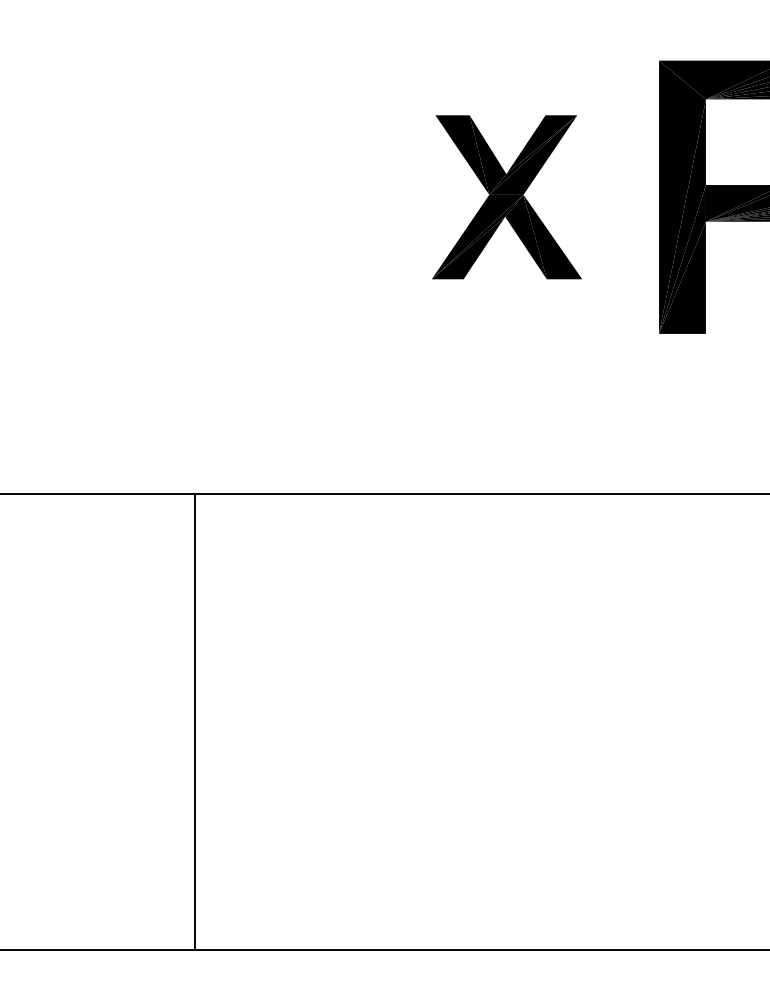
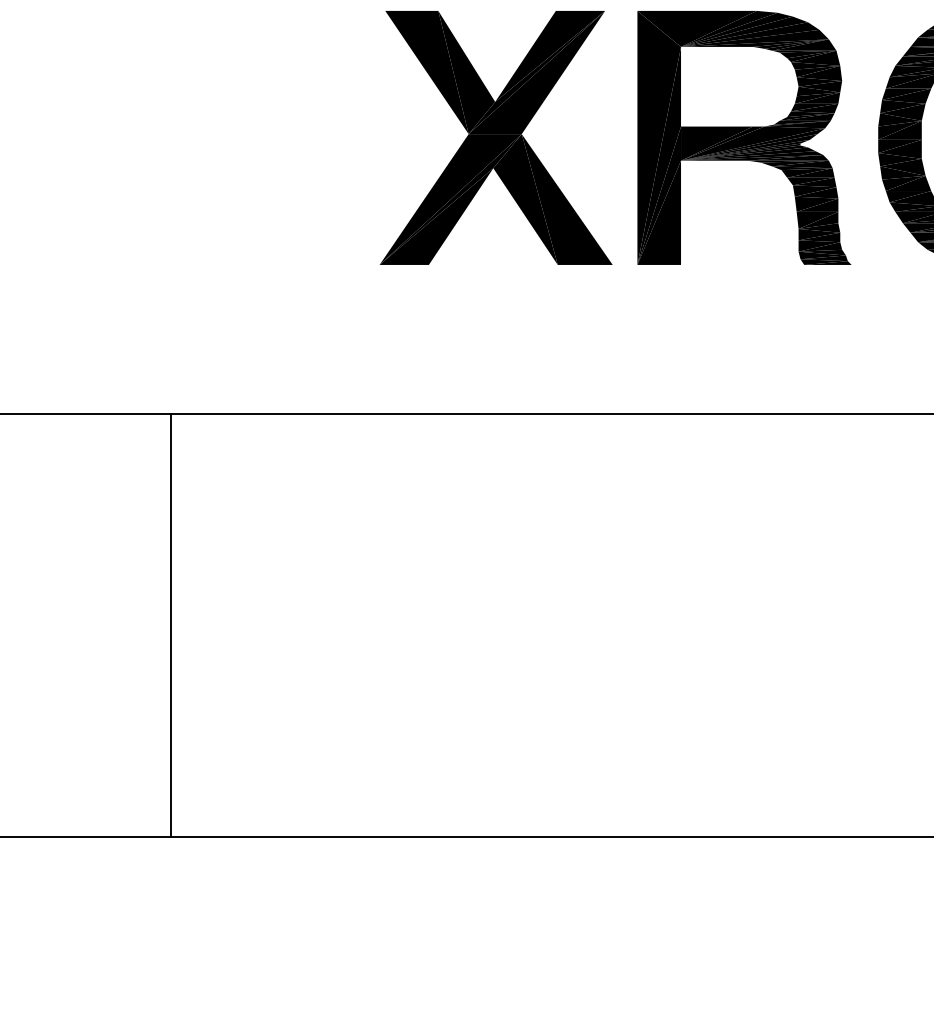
part: (506, 196) -> (495, 137), size x1.67
line: (194, 721) -> (170, 625), moved

